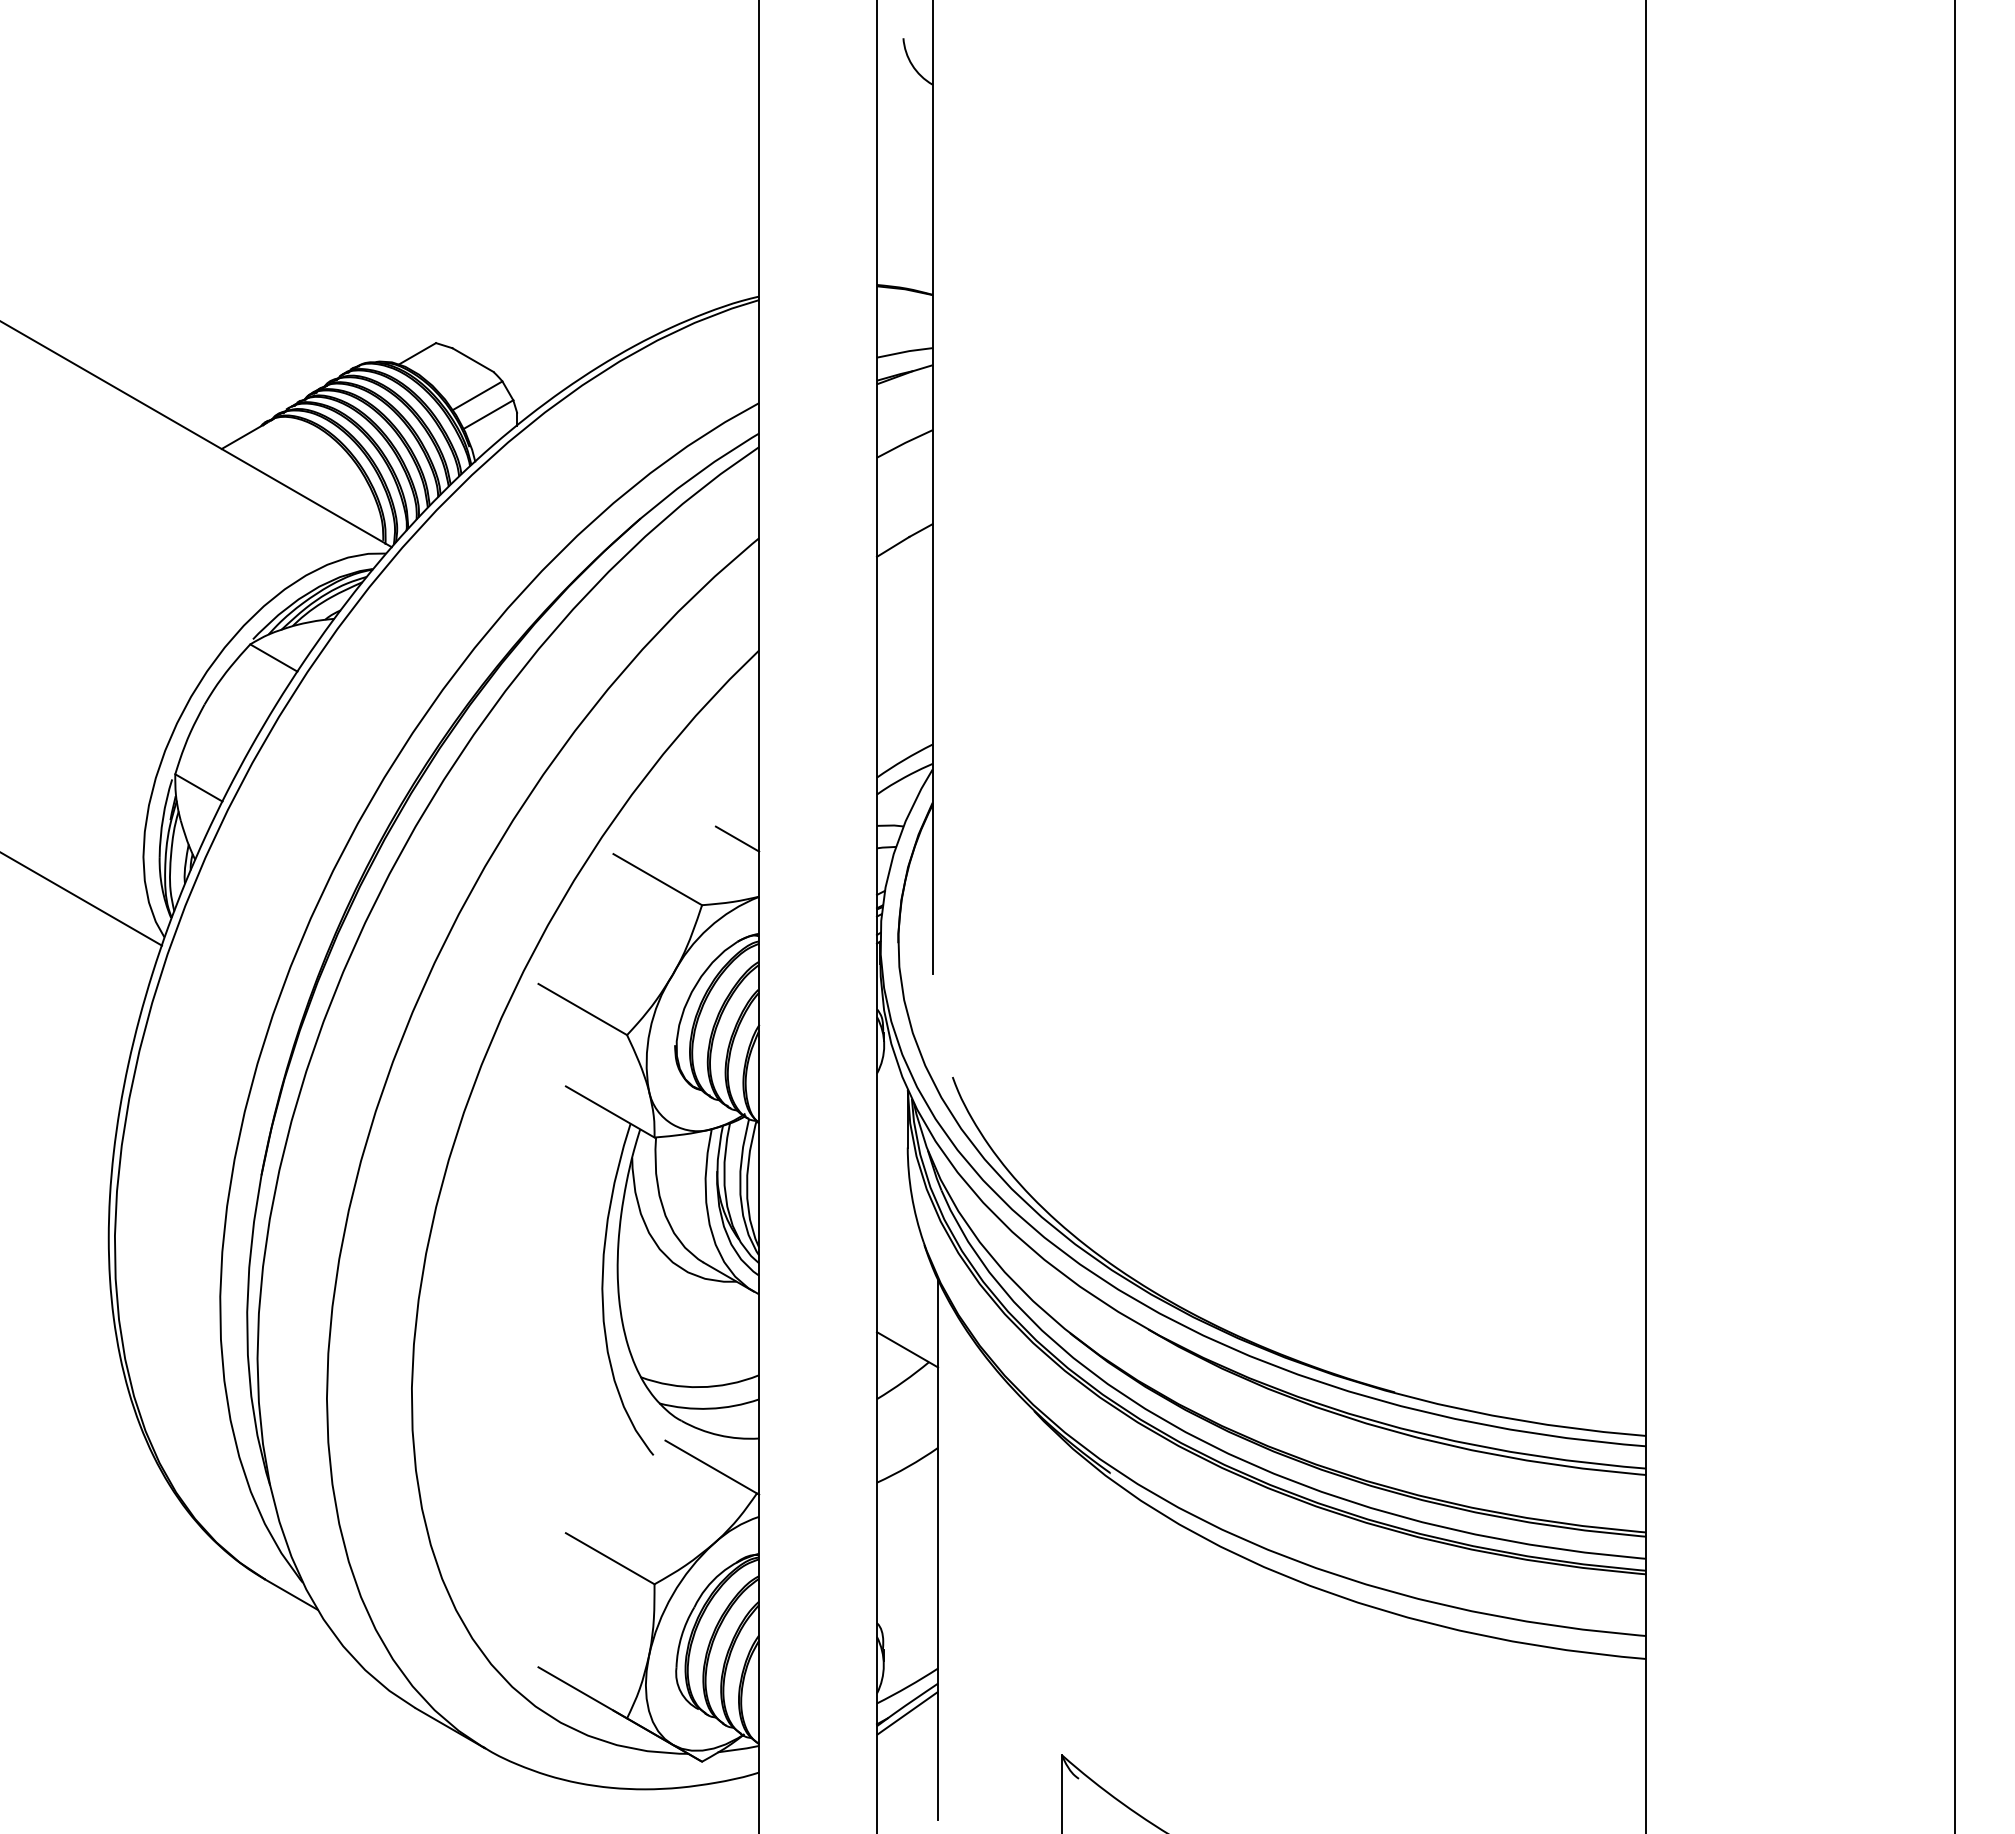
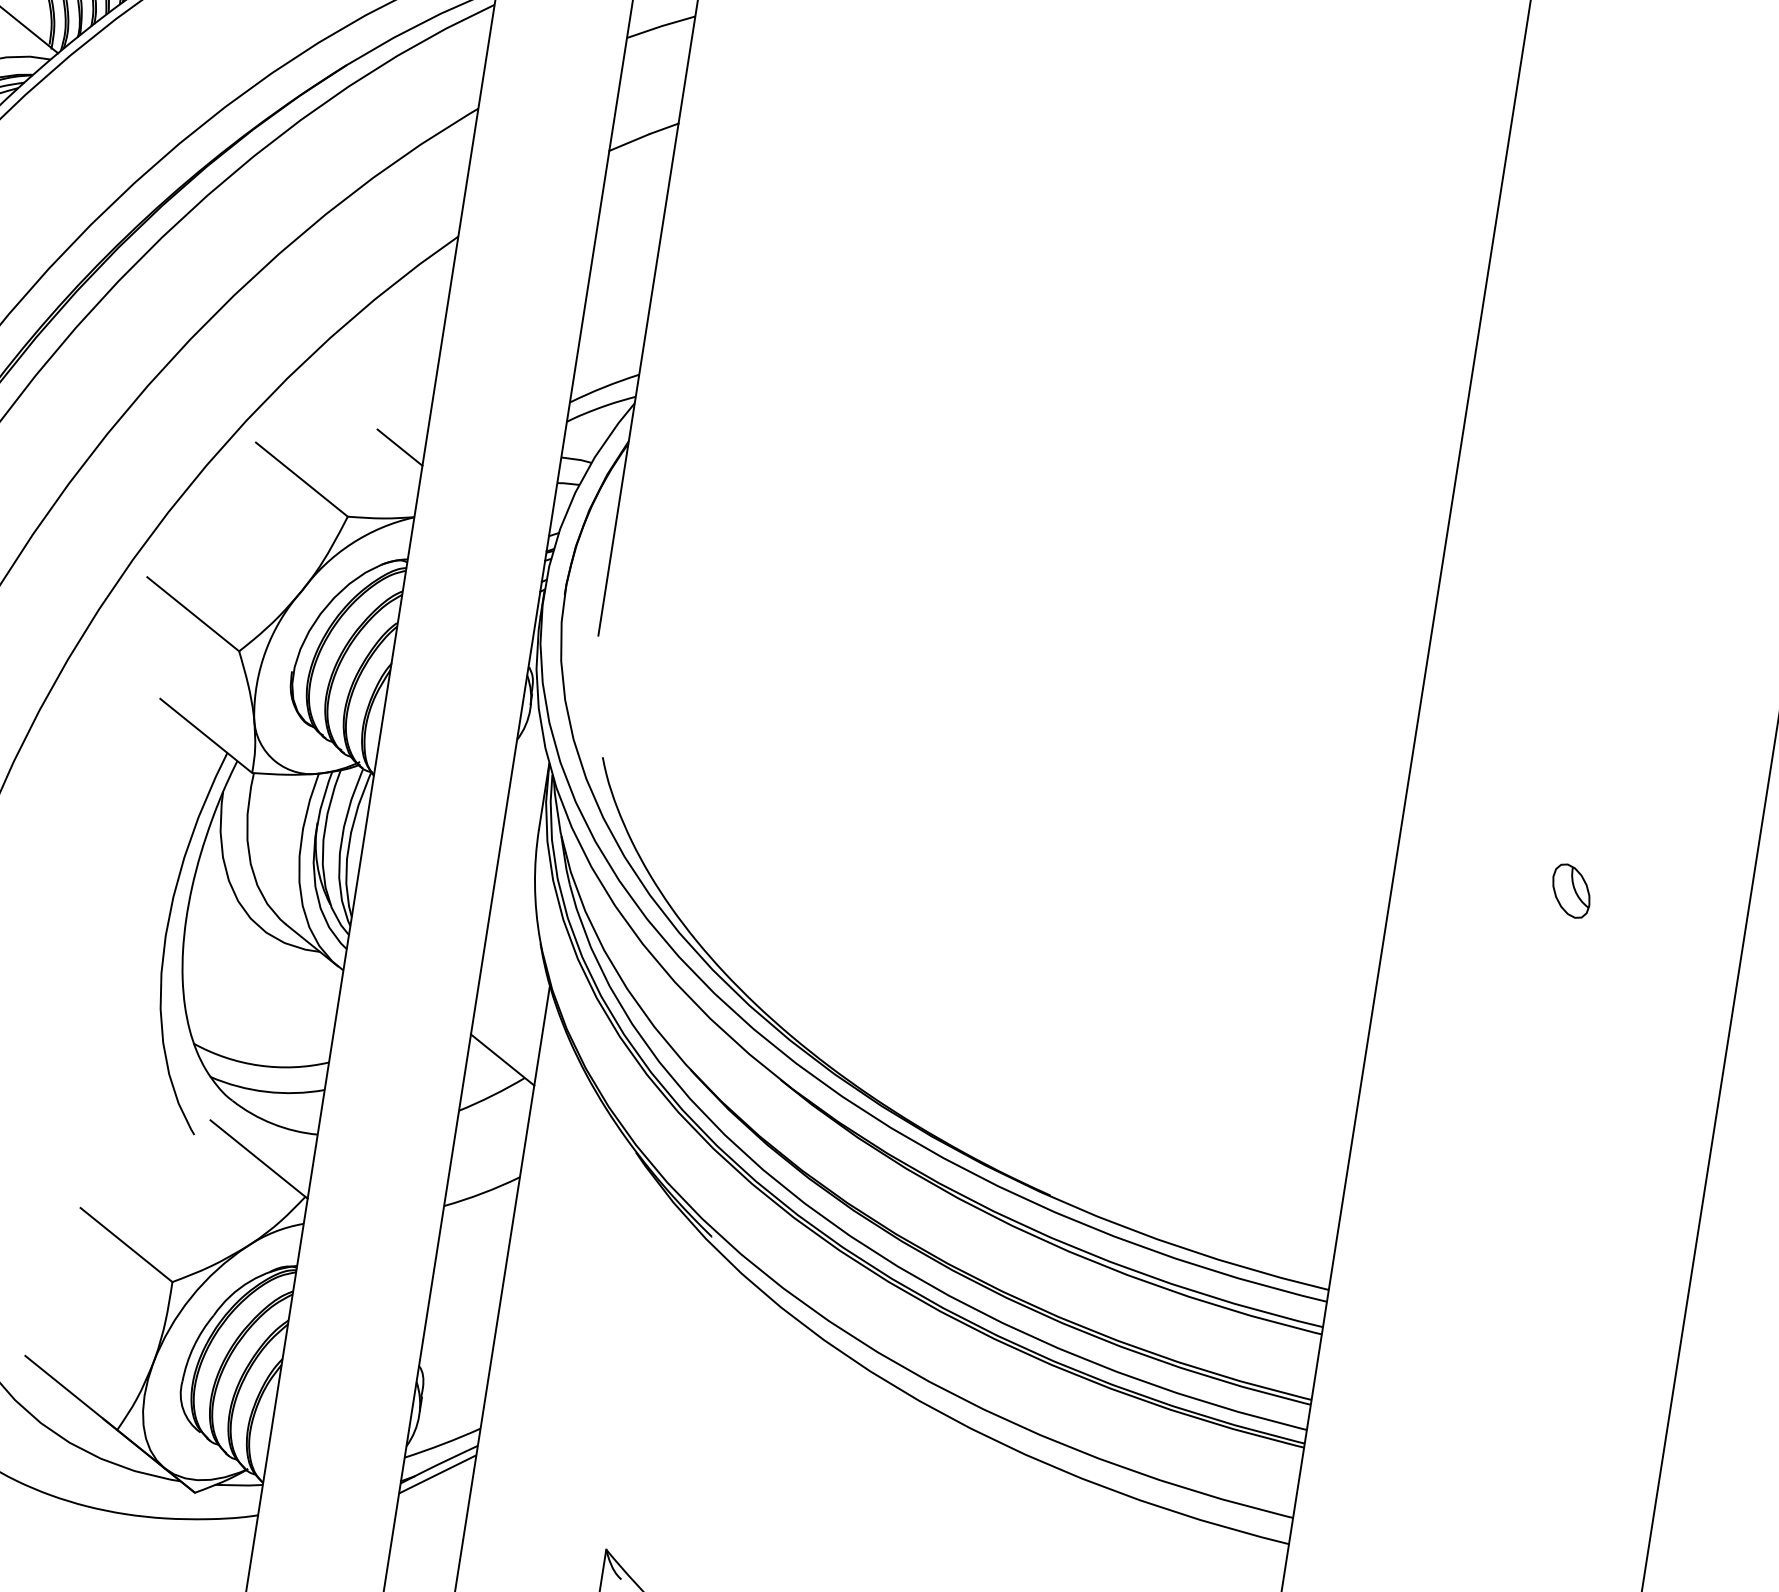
part: (1800, 1061) -> (1571, 890), added

